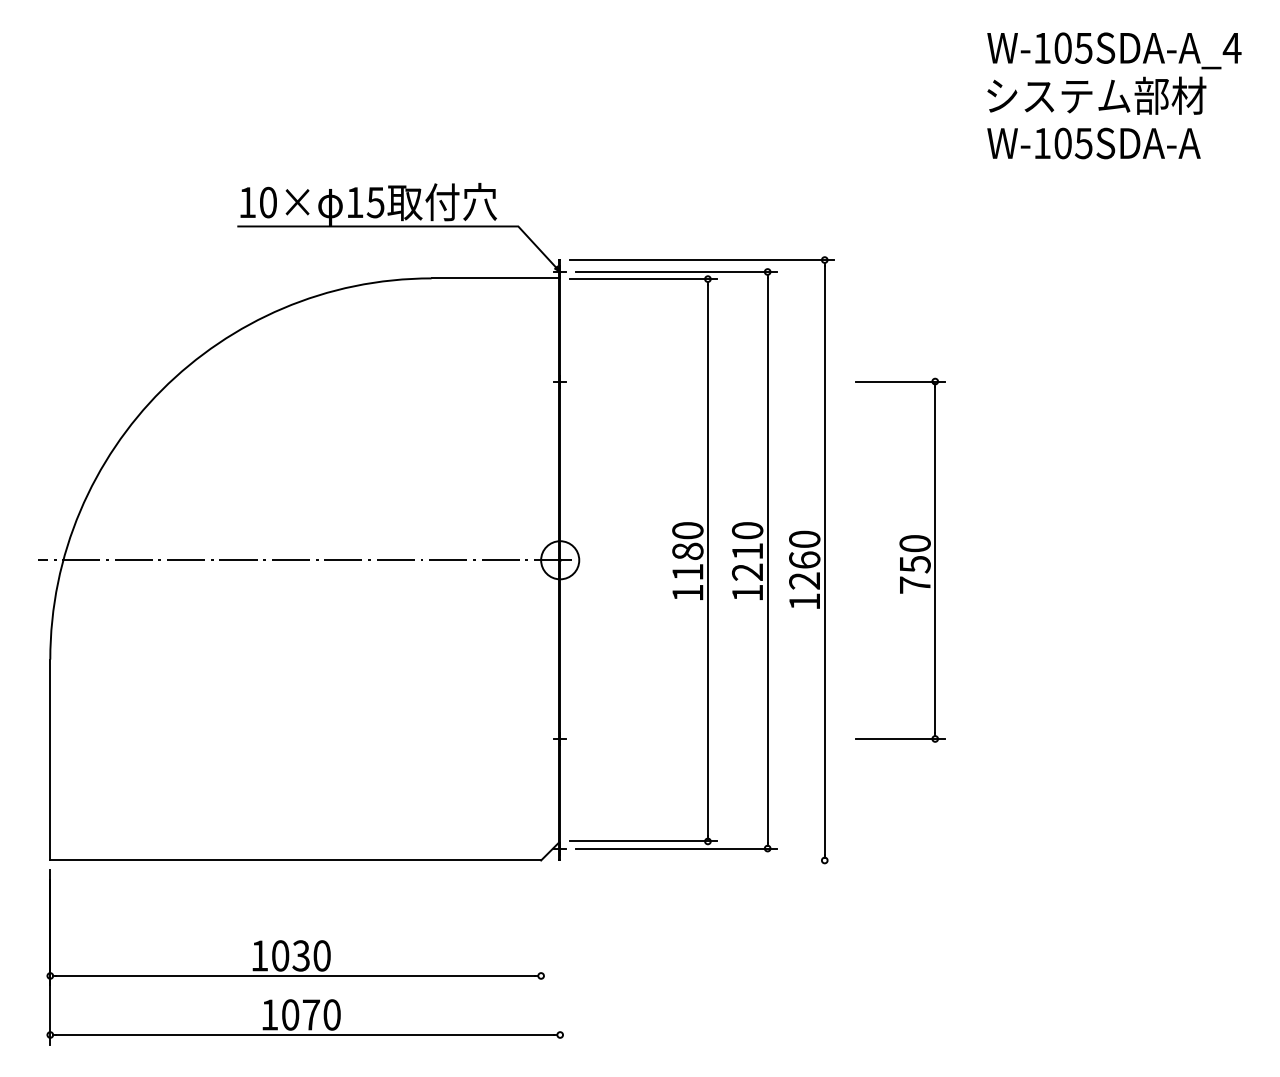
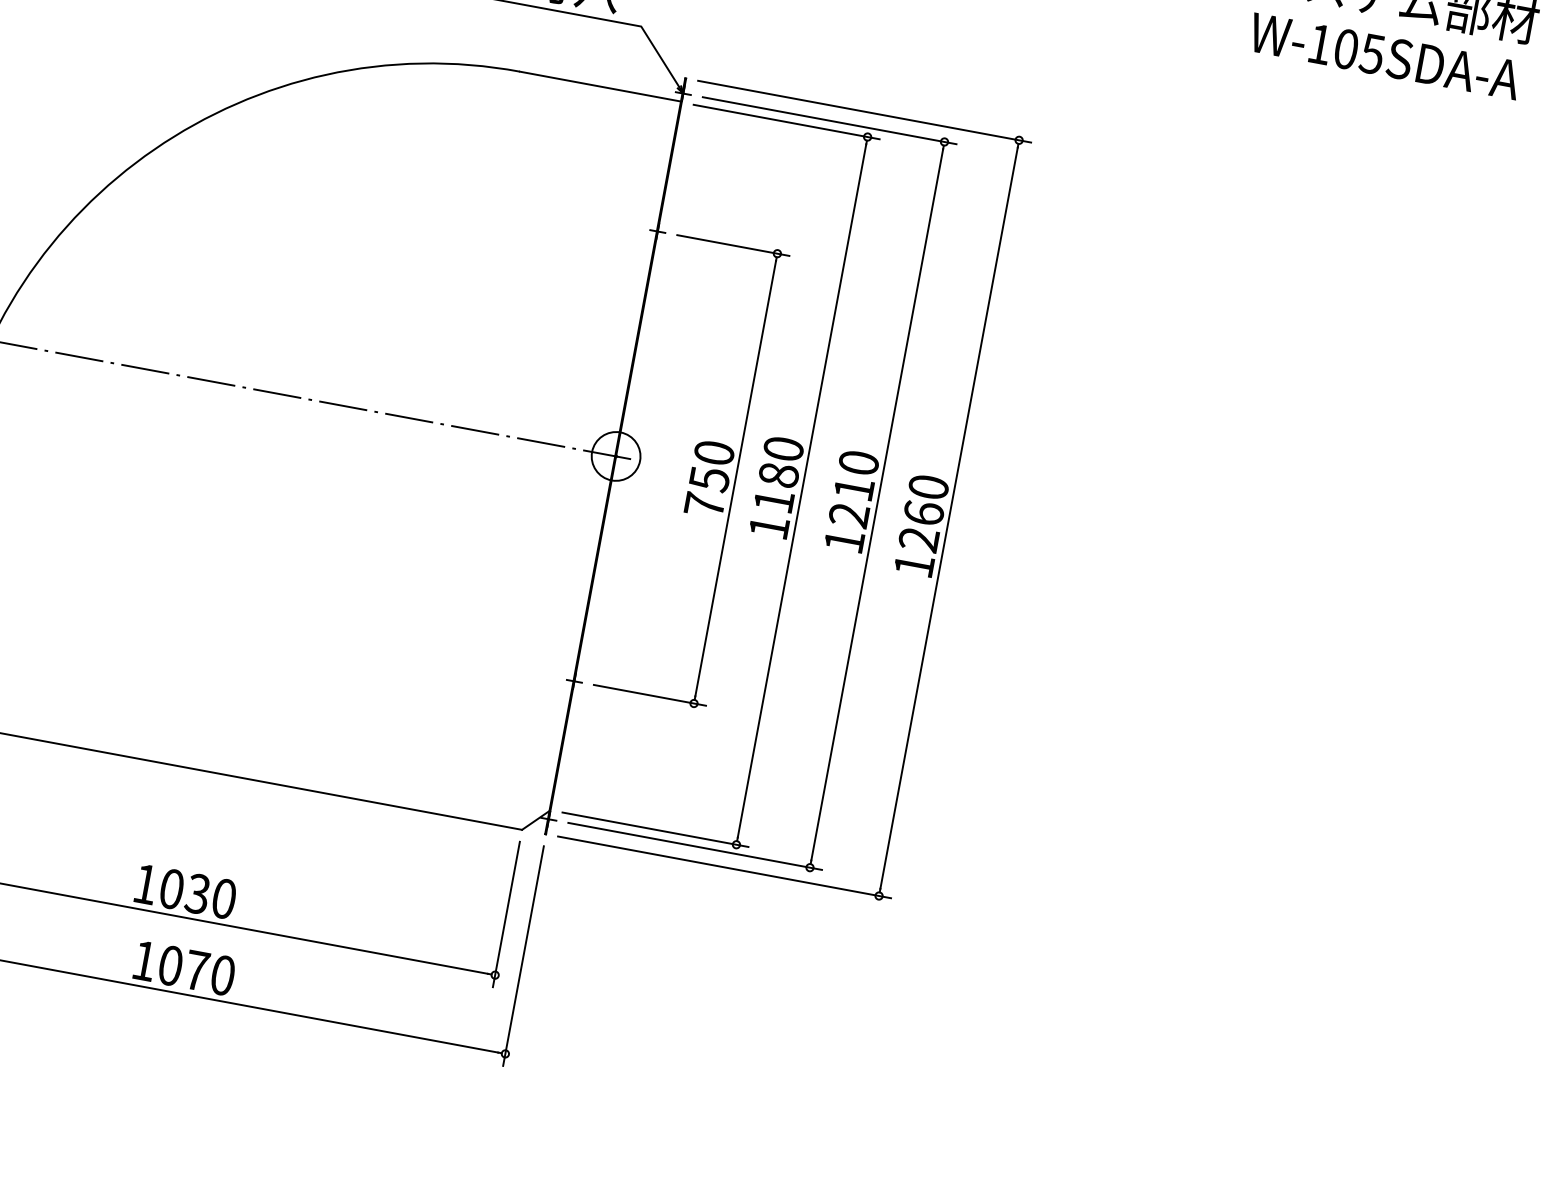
part: (900, 559) -> (692, 469), moved
line: (701, 860) -> (723, 867), added
line: (541, 927) -> (506, 914), added
line: (560, 957) -> (523, 956), added

